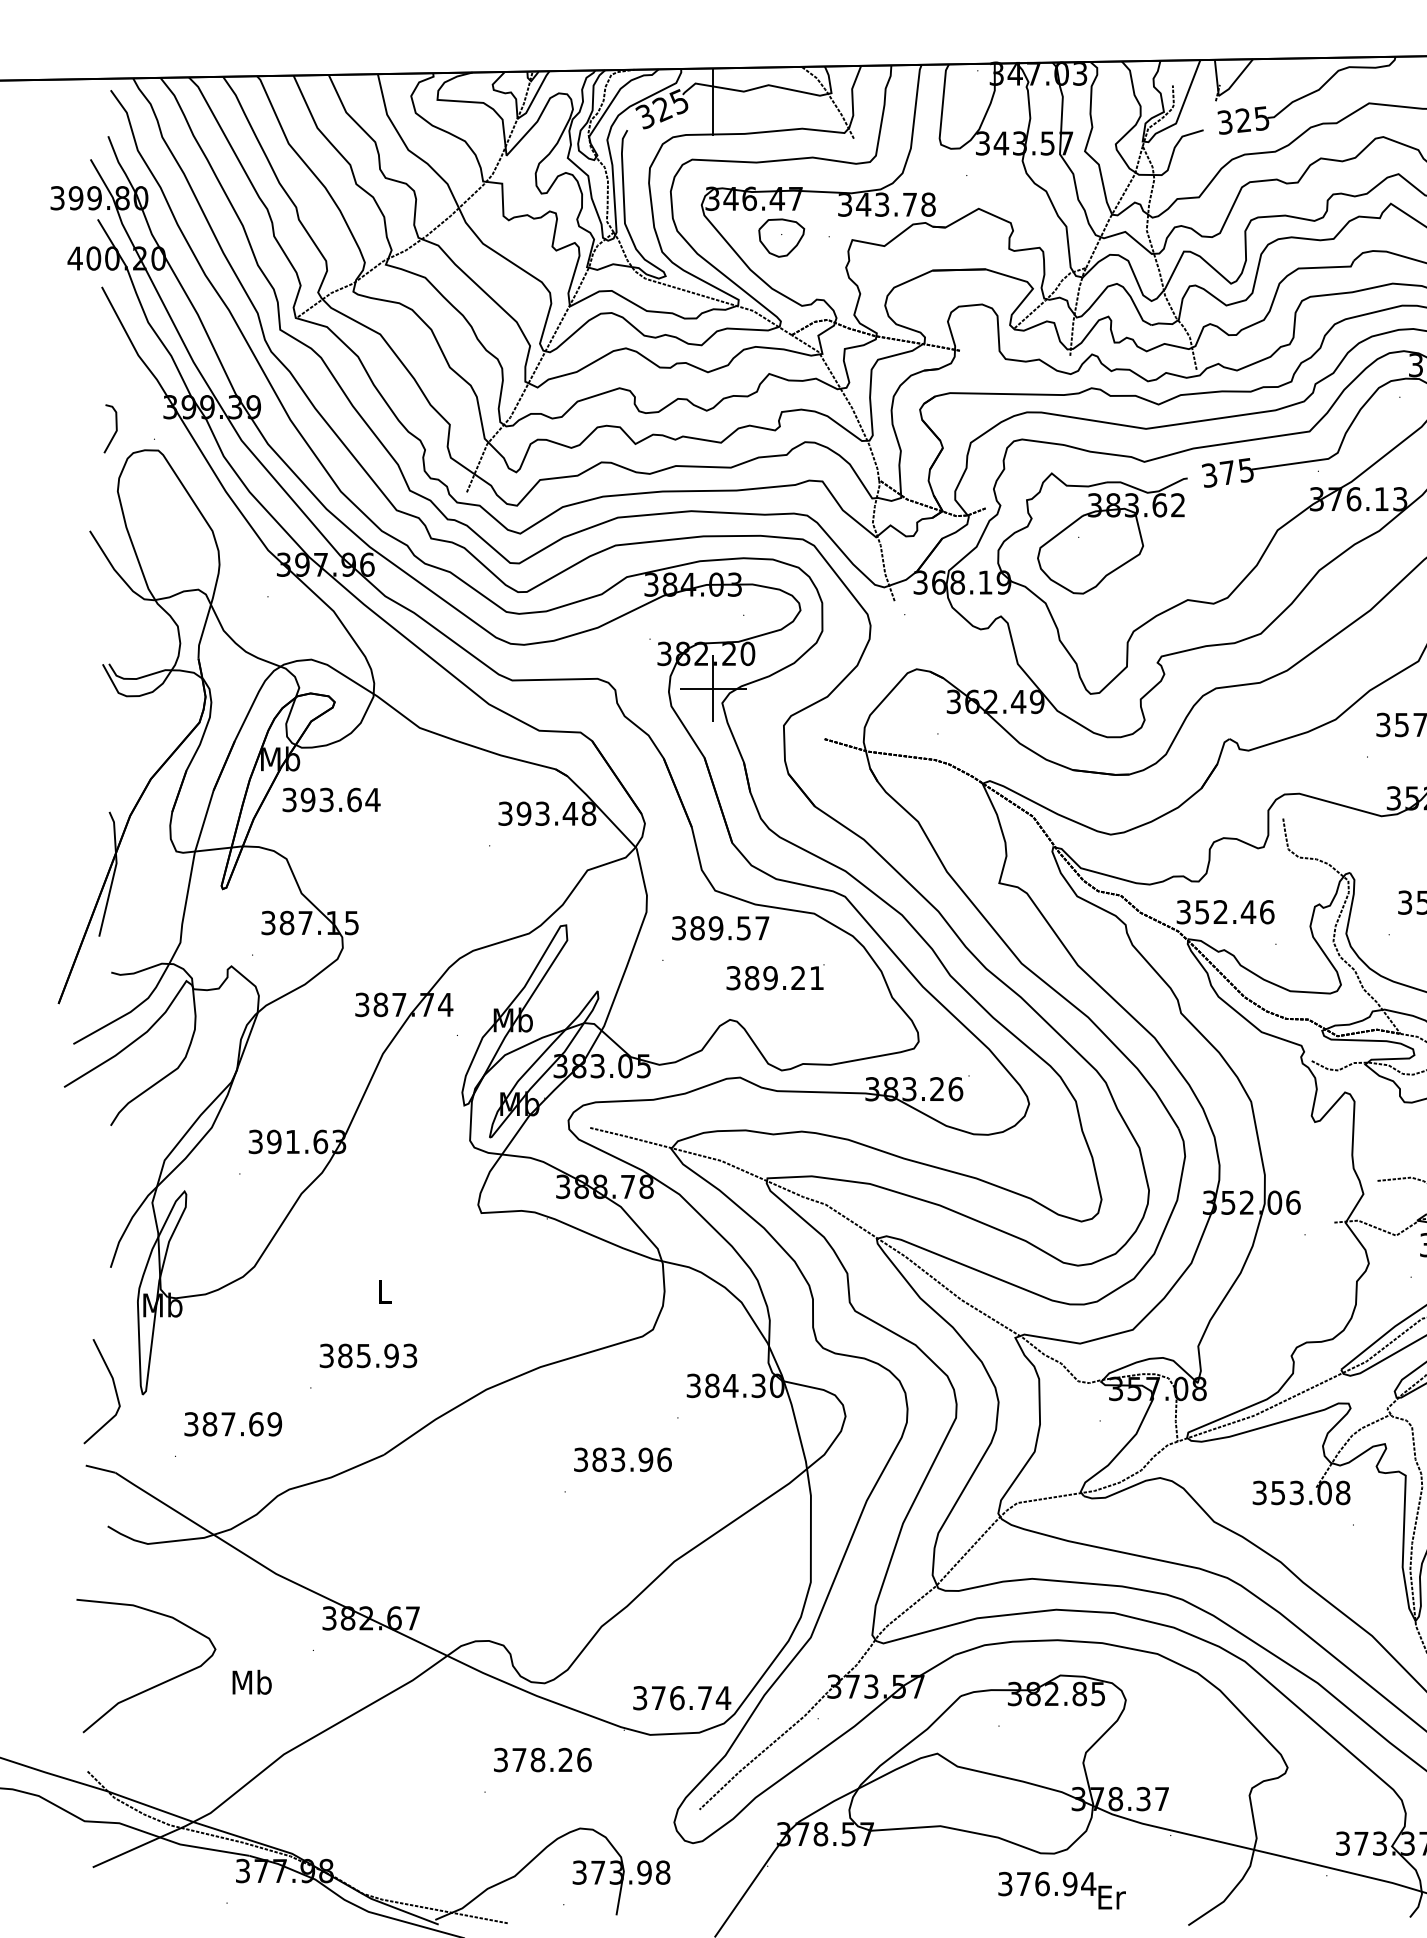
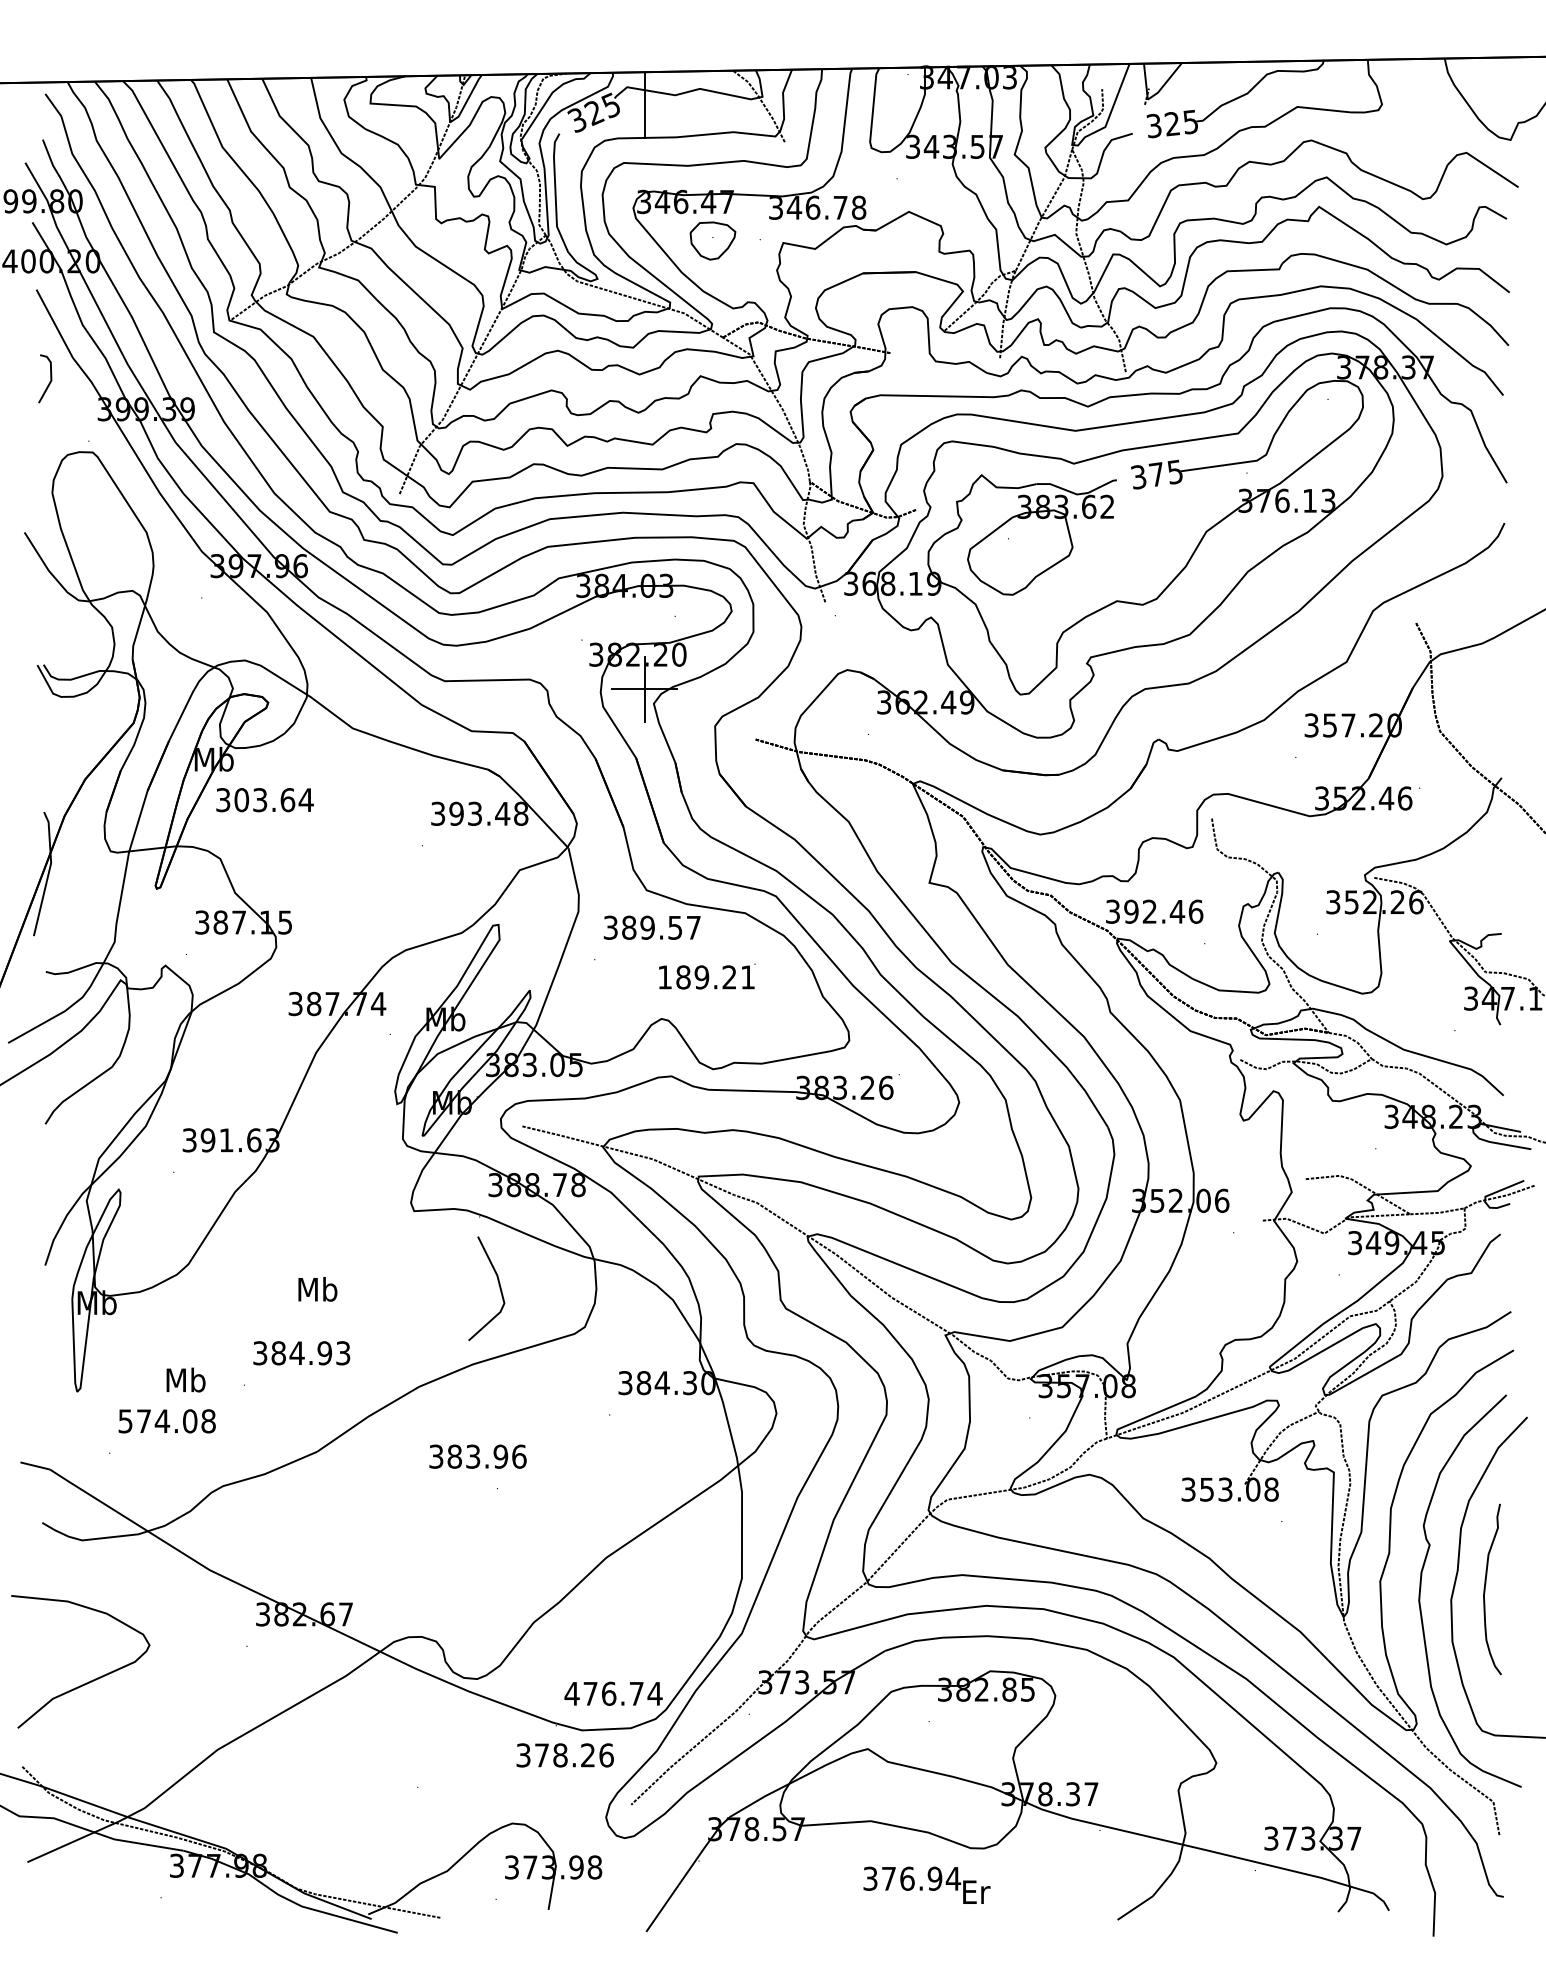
text: (881, 204) -> (812, 207), 343.78 -> 346.78
line: (115, 428) -> (50, 378), moved
text: (307, 800) -> (241, 800), 393.64 -> 303.64
text: (1202, 911) -> (1131, 911), 352.46 -> 392.46
text: (733, 978) -> (664, 977), 389.21 -> 189.21
text: (384, 1291) -> (317, 1289), L -> Mb
text: (363, 1356) -> (296, 1353), 385.93 -> 384.93
line: (113, 1387) -> (498, 1284), moved
text: (233, 1424) -> (167, 1421), 387.69 -> 574.08
text: (622, 1459) -> (477, 1456), moved
text: (251, 1681) -> (185, 1379), moved
text: (639, 1697) -> (571, 1693), 376.74 -> 476.74
text: (542, 1760) -> (564, 1755), moved
text: (1061, 1889) -> (926, 1884), moved

